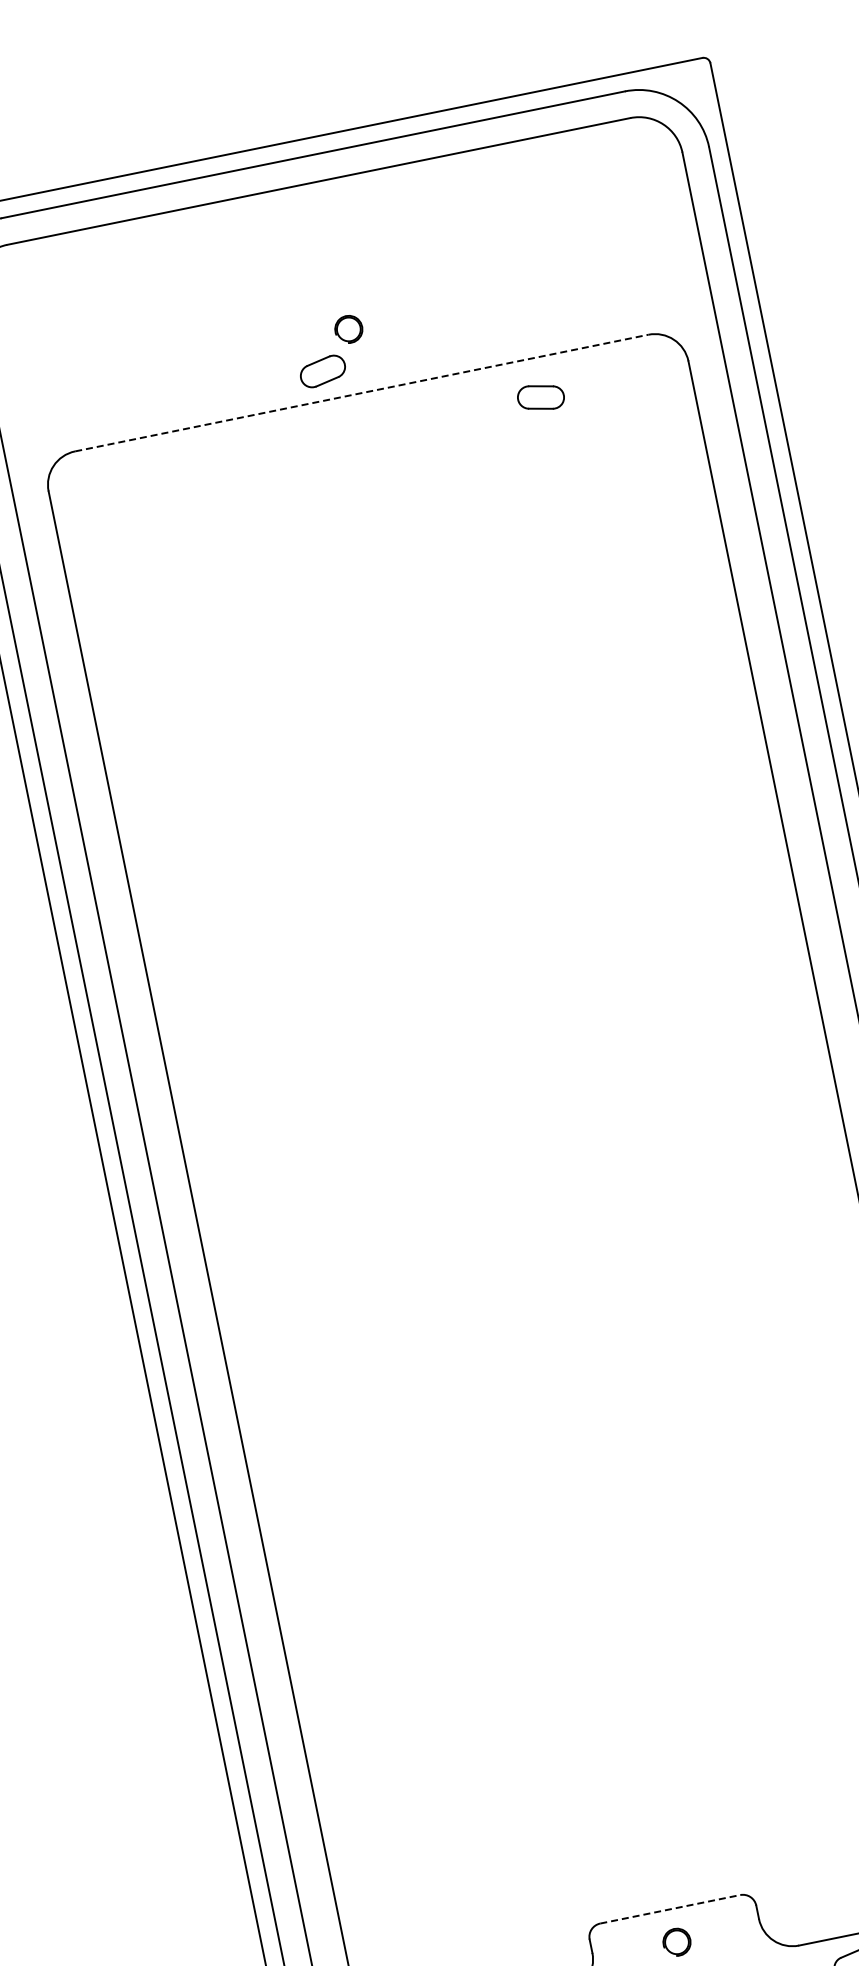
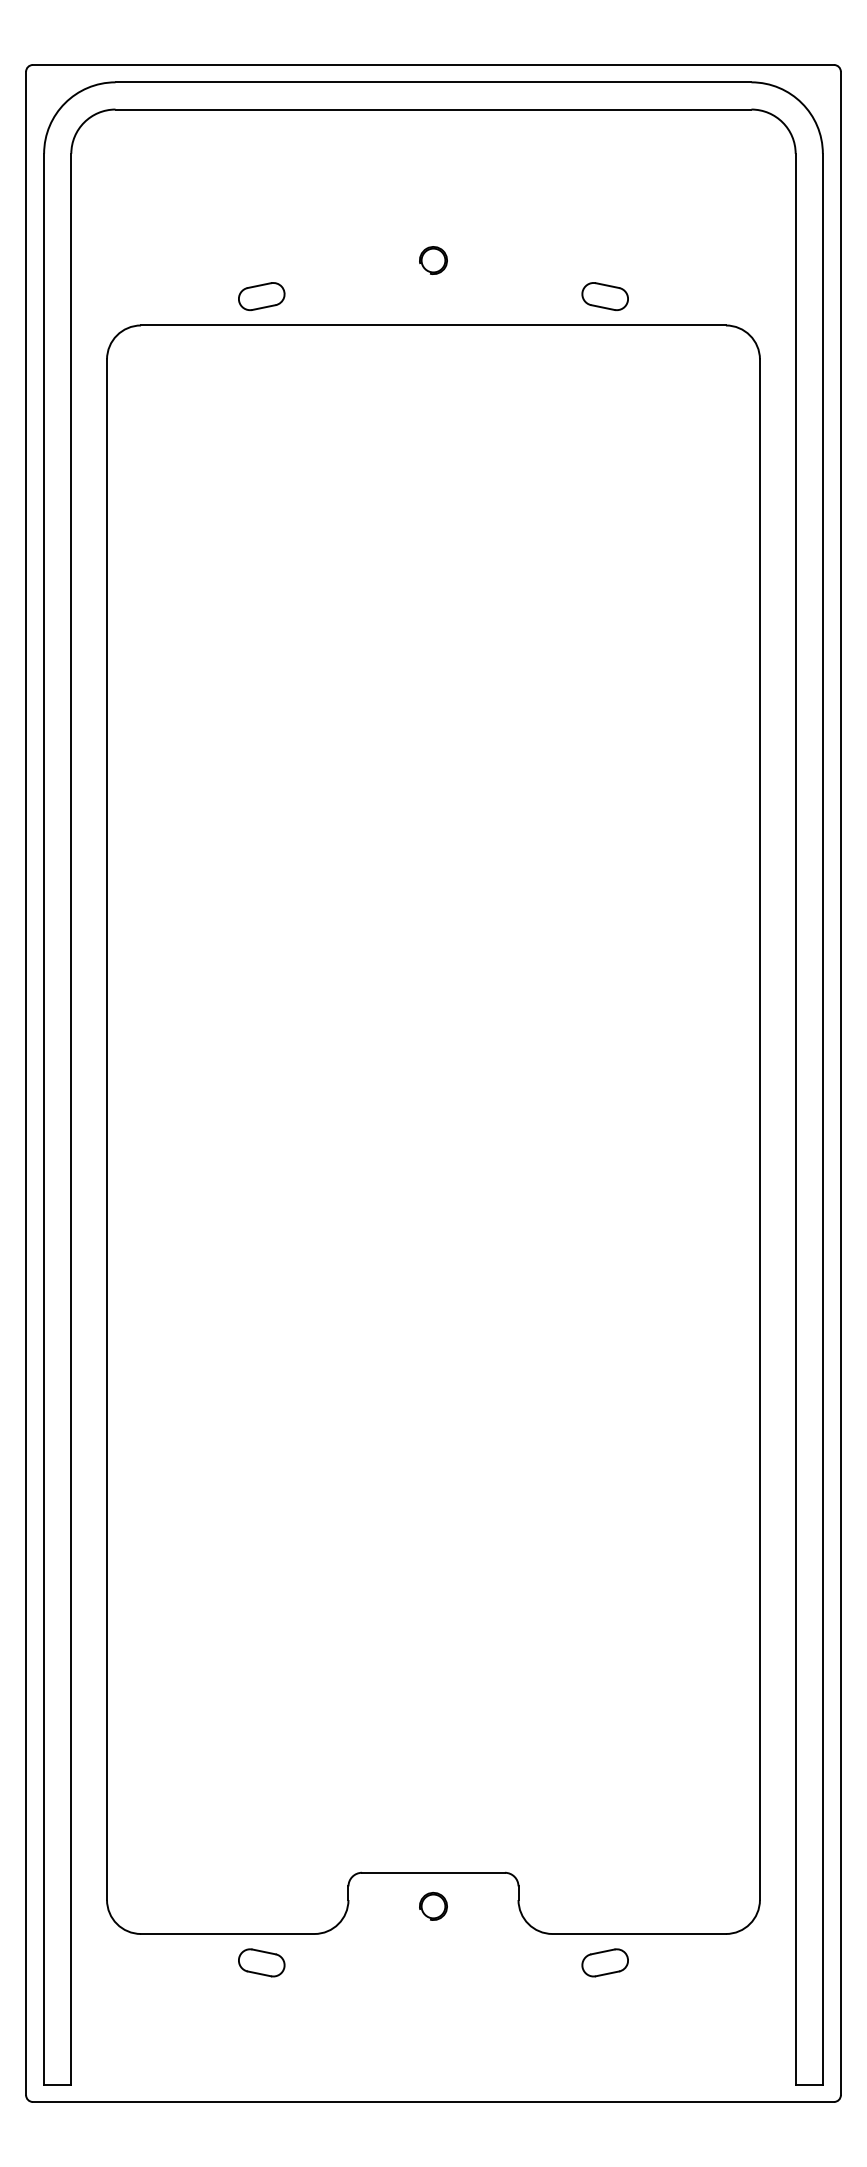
part: (322, 371) -> (261, 296), moved
line: (361, 393) -> (433, 325), dashed -> solid
part: (540, 397) -> (604, 296), moved
line: (670, 1909) -> (433, 1872), dashed -> solid

